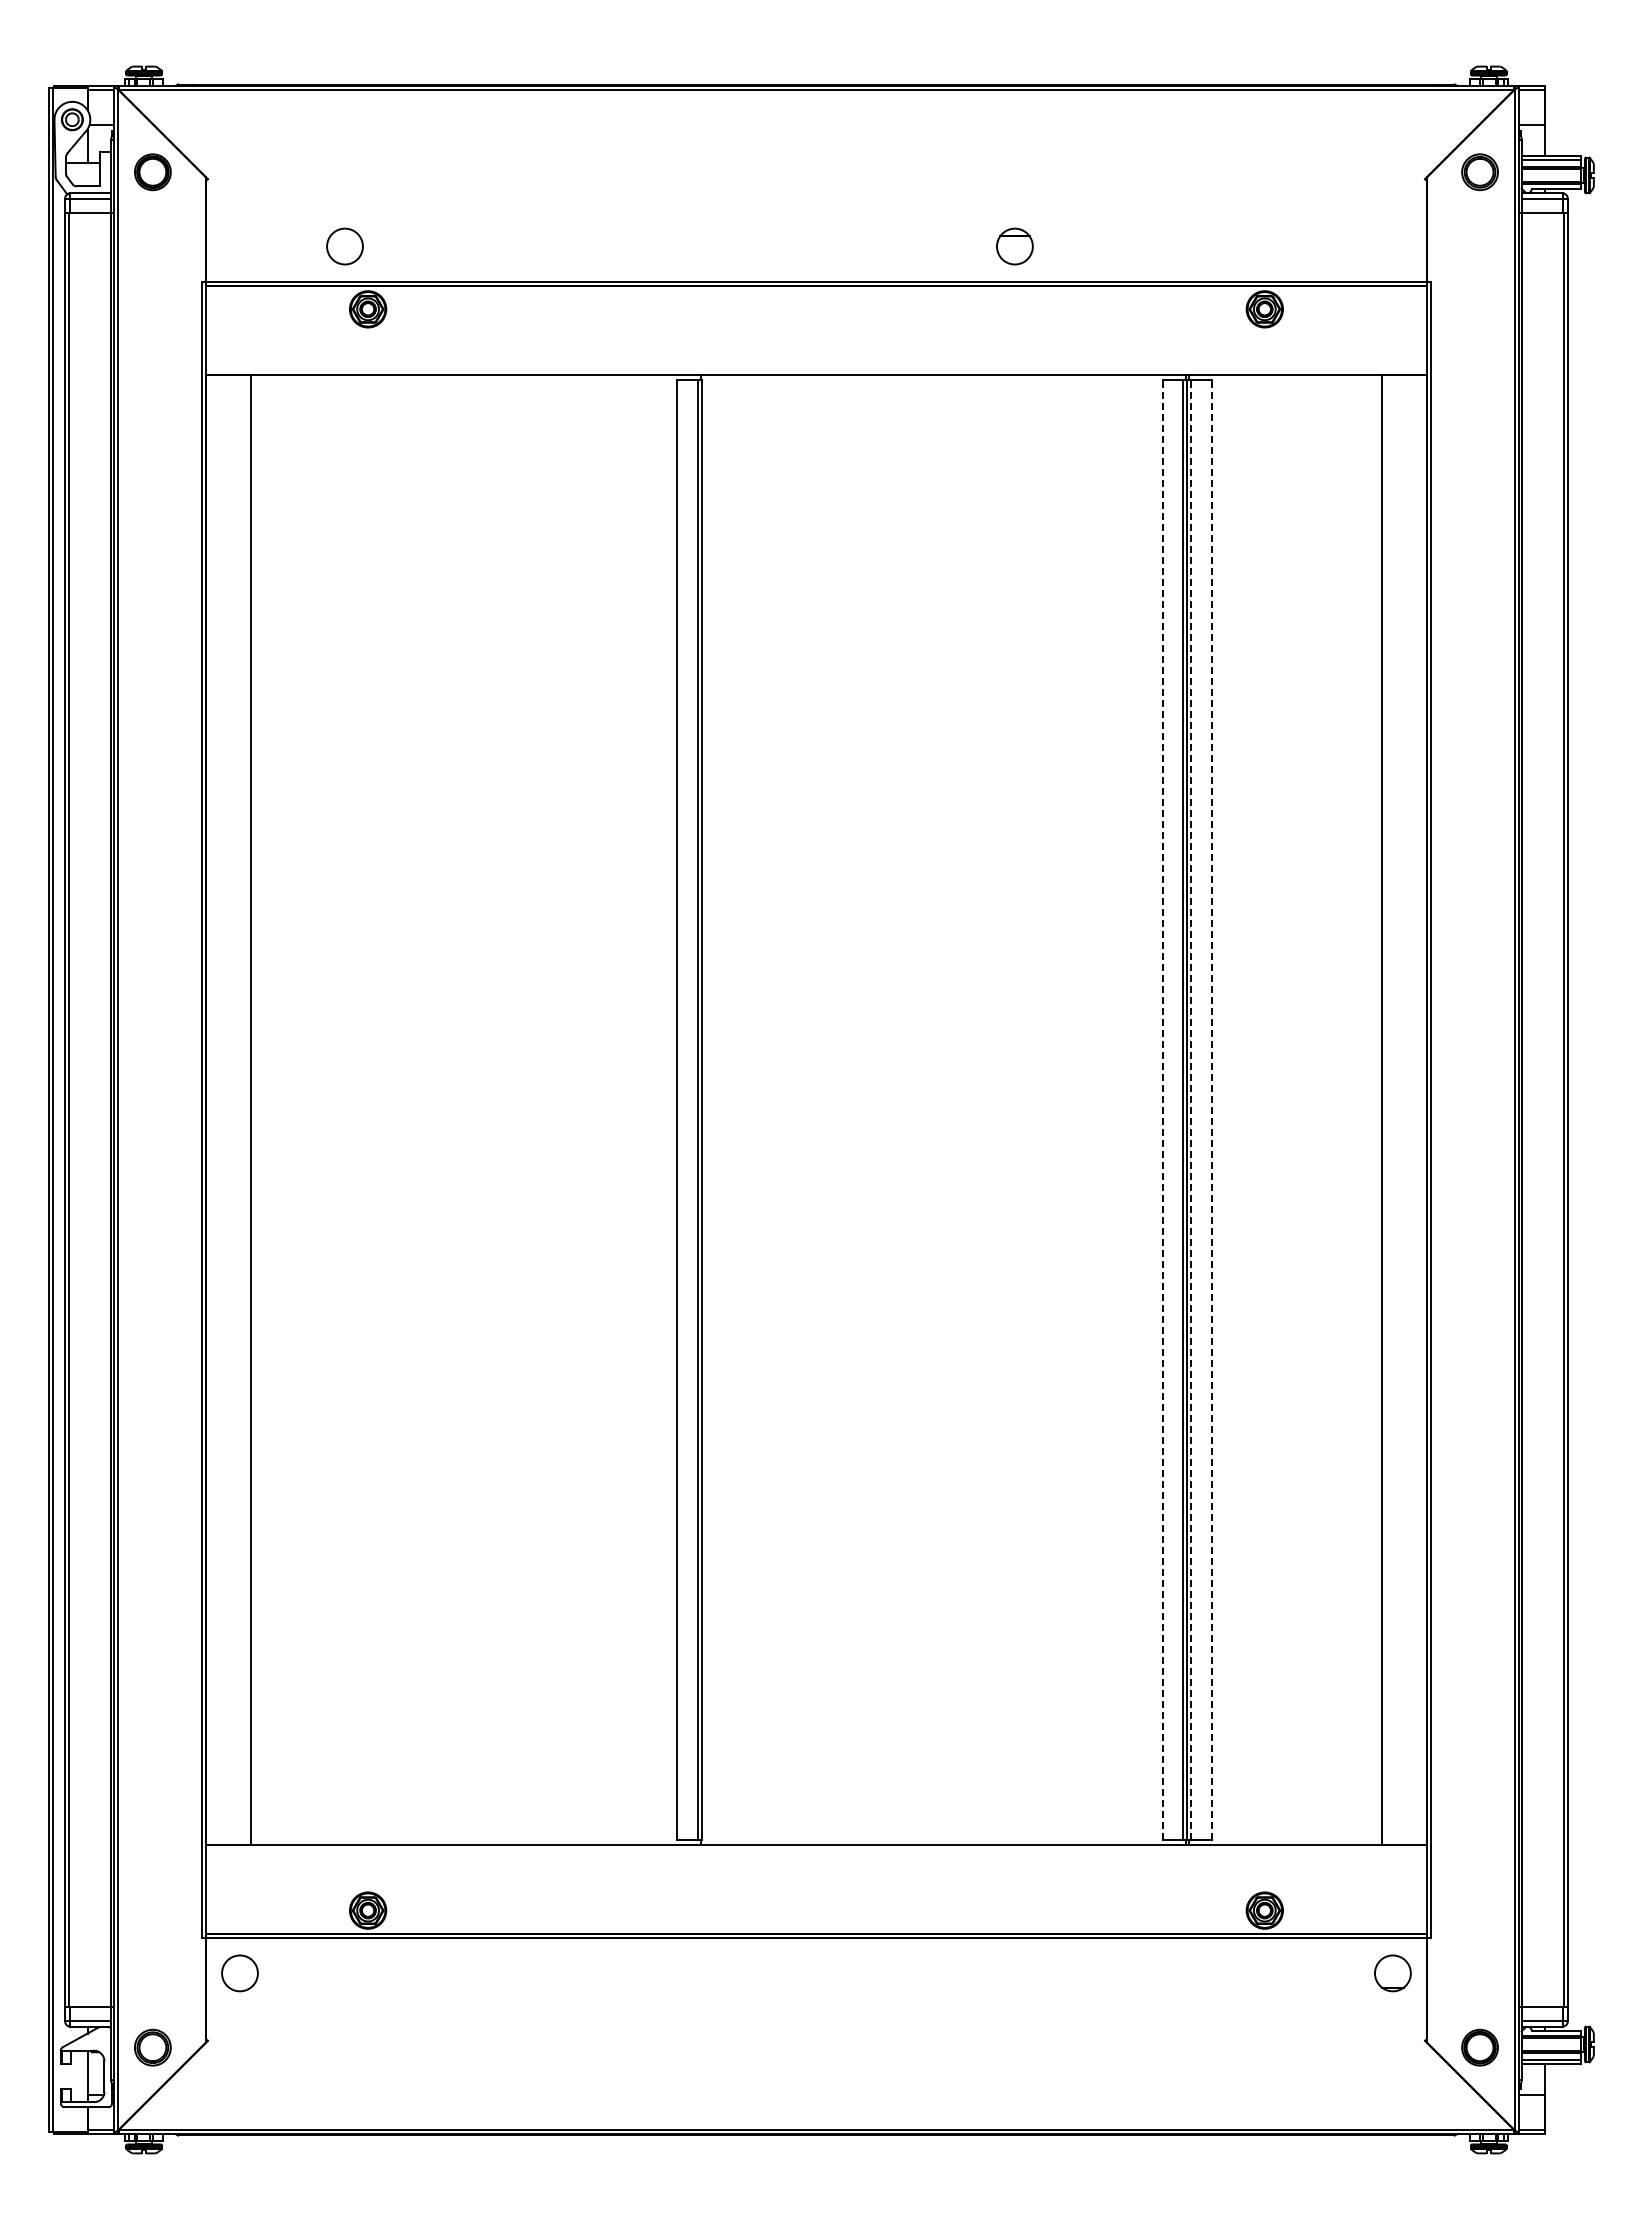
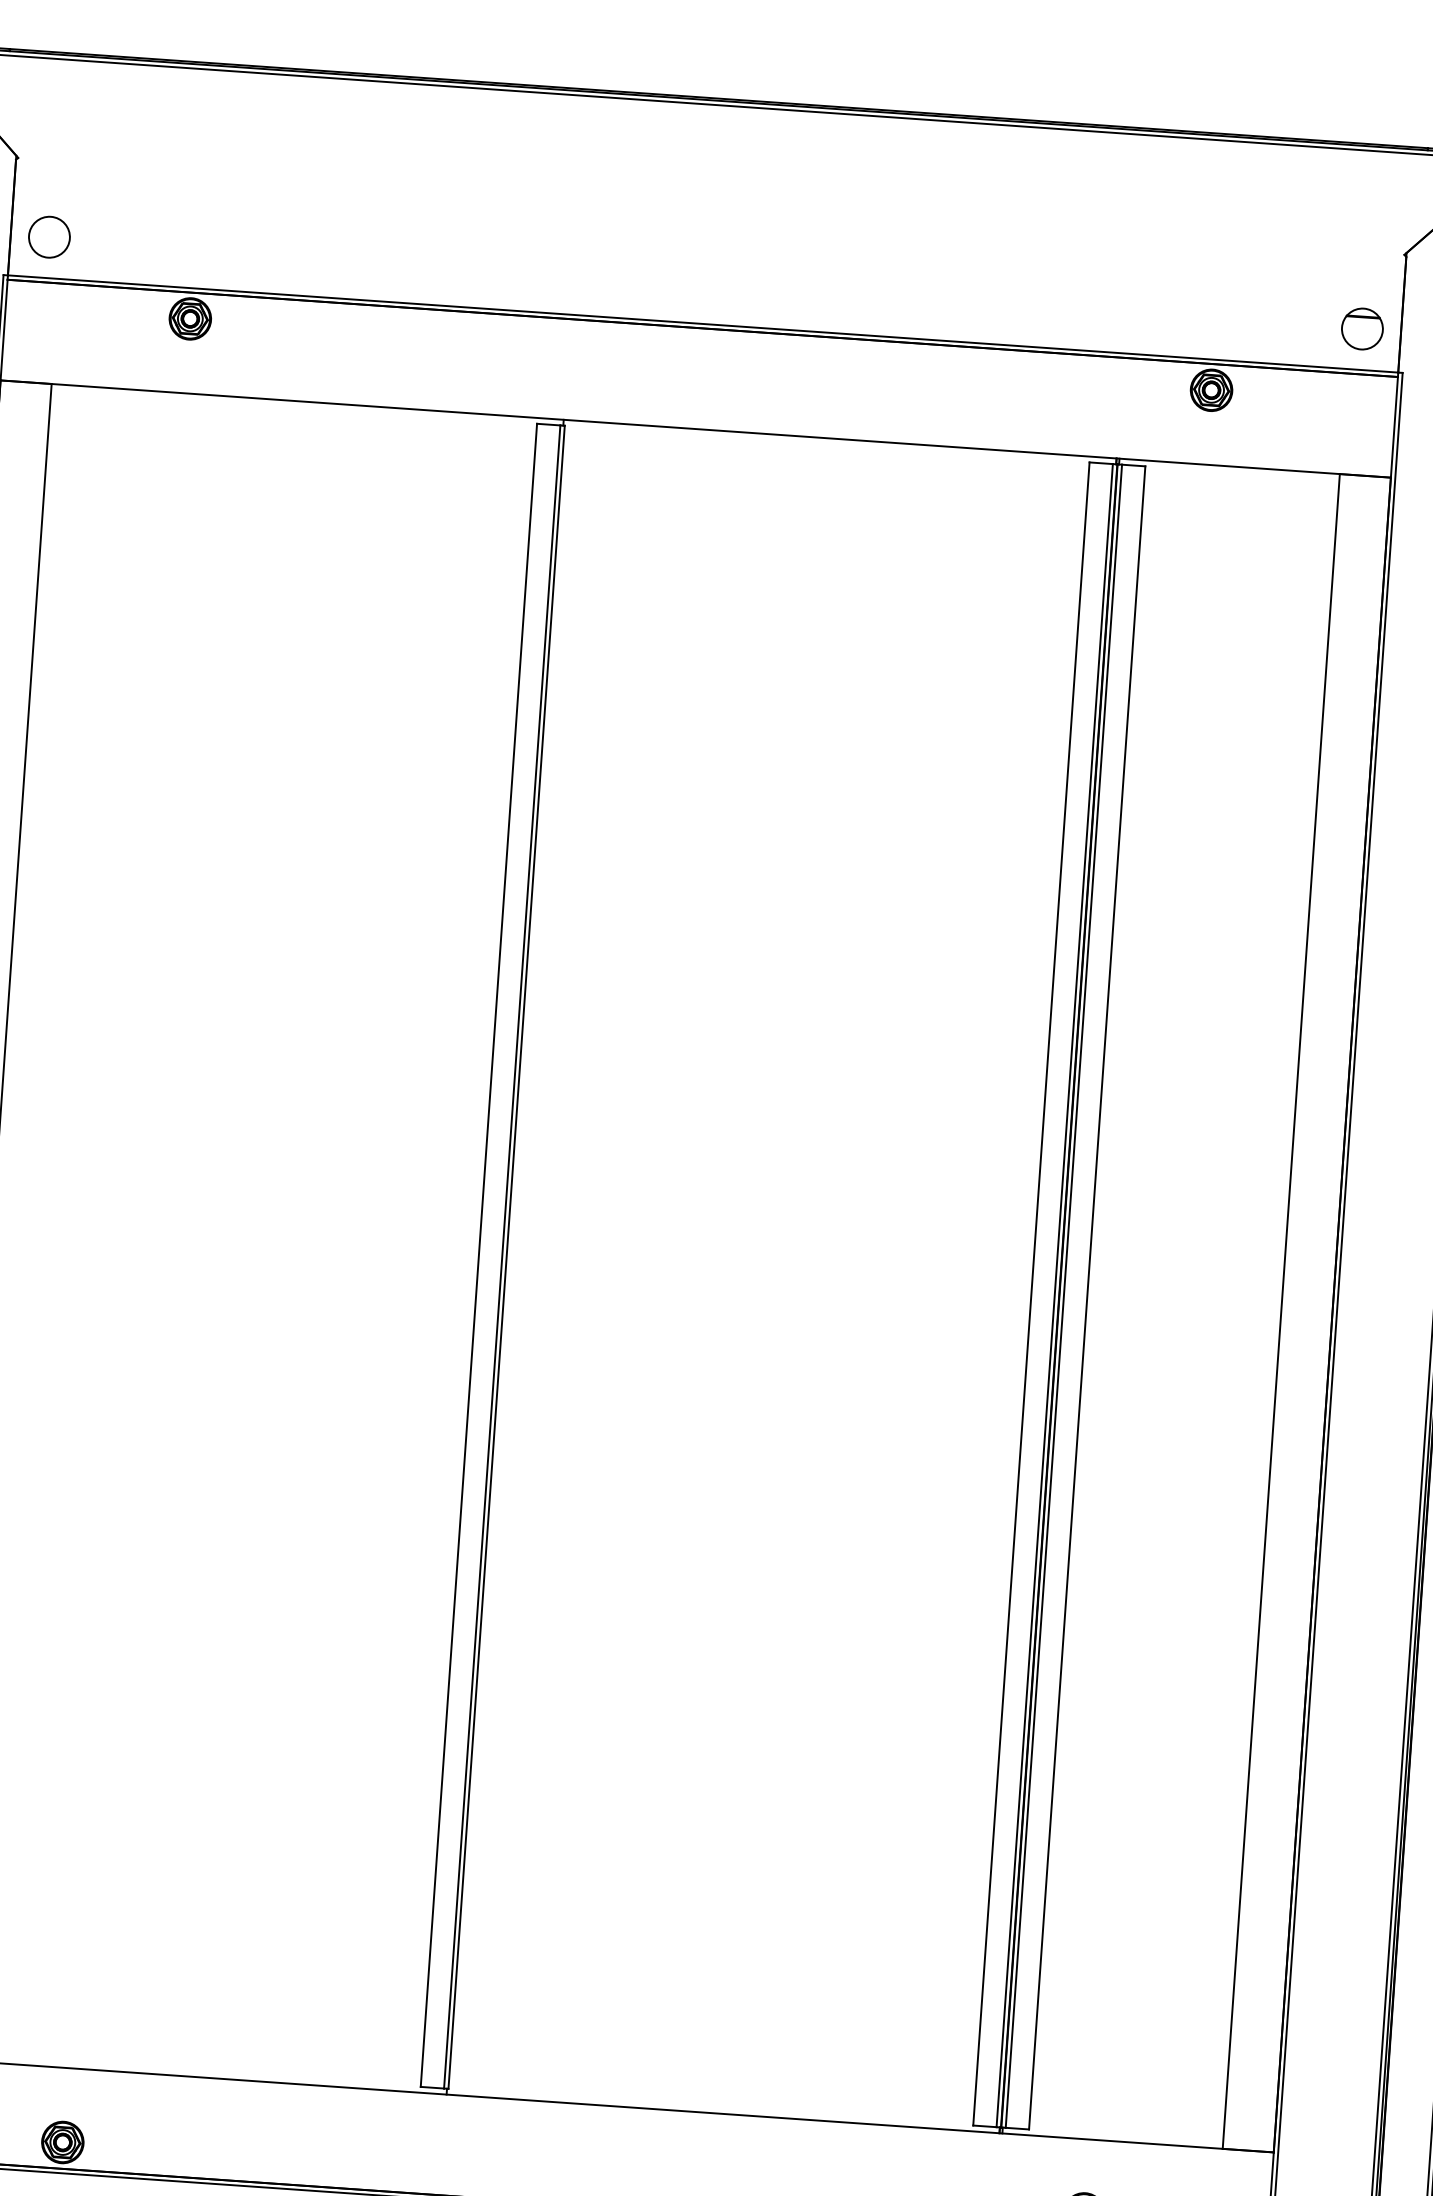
circle: (344, 246) -> (48, 237), moved
part: (1014, 246) -> (1361, 328), moved
line: (1162, 1109) -> (1031, 1293), dashed -> solid
line: (1191, 1109) -> (1064, 1295), dashed -> solid
line: (1211, 1109) -> (1087, 1297), dashed -> solid

